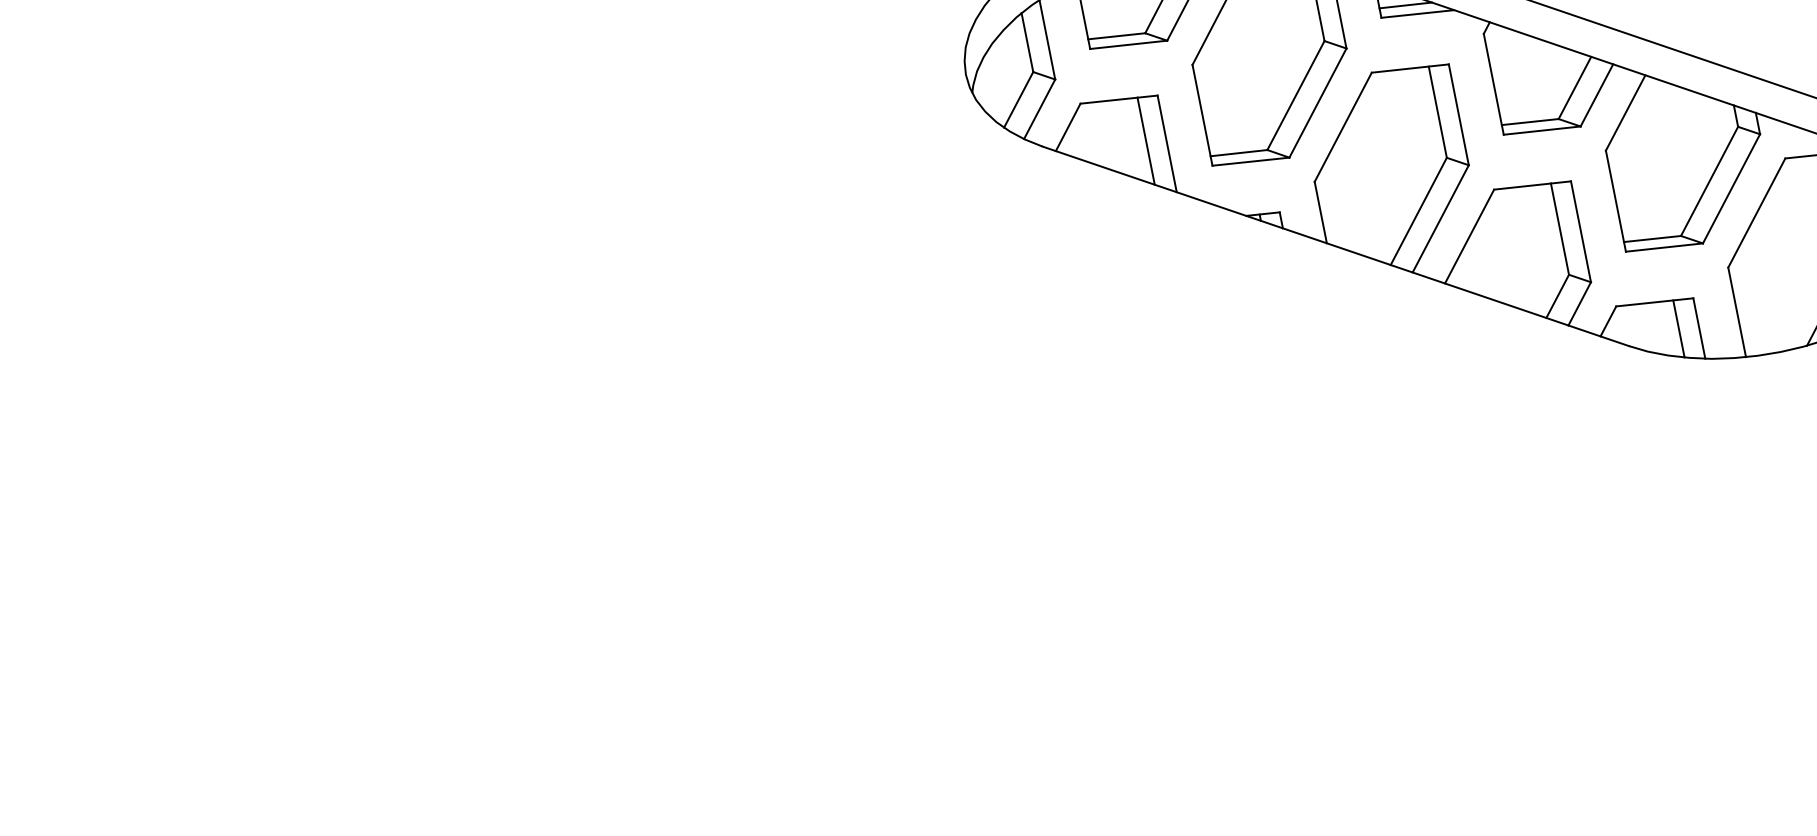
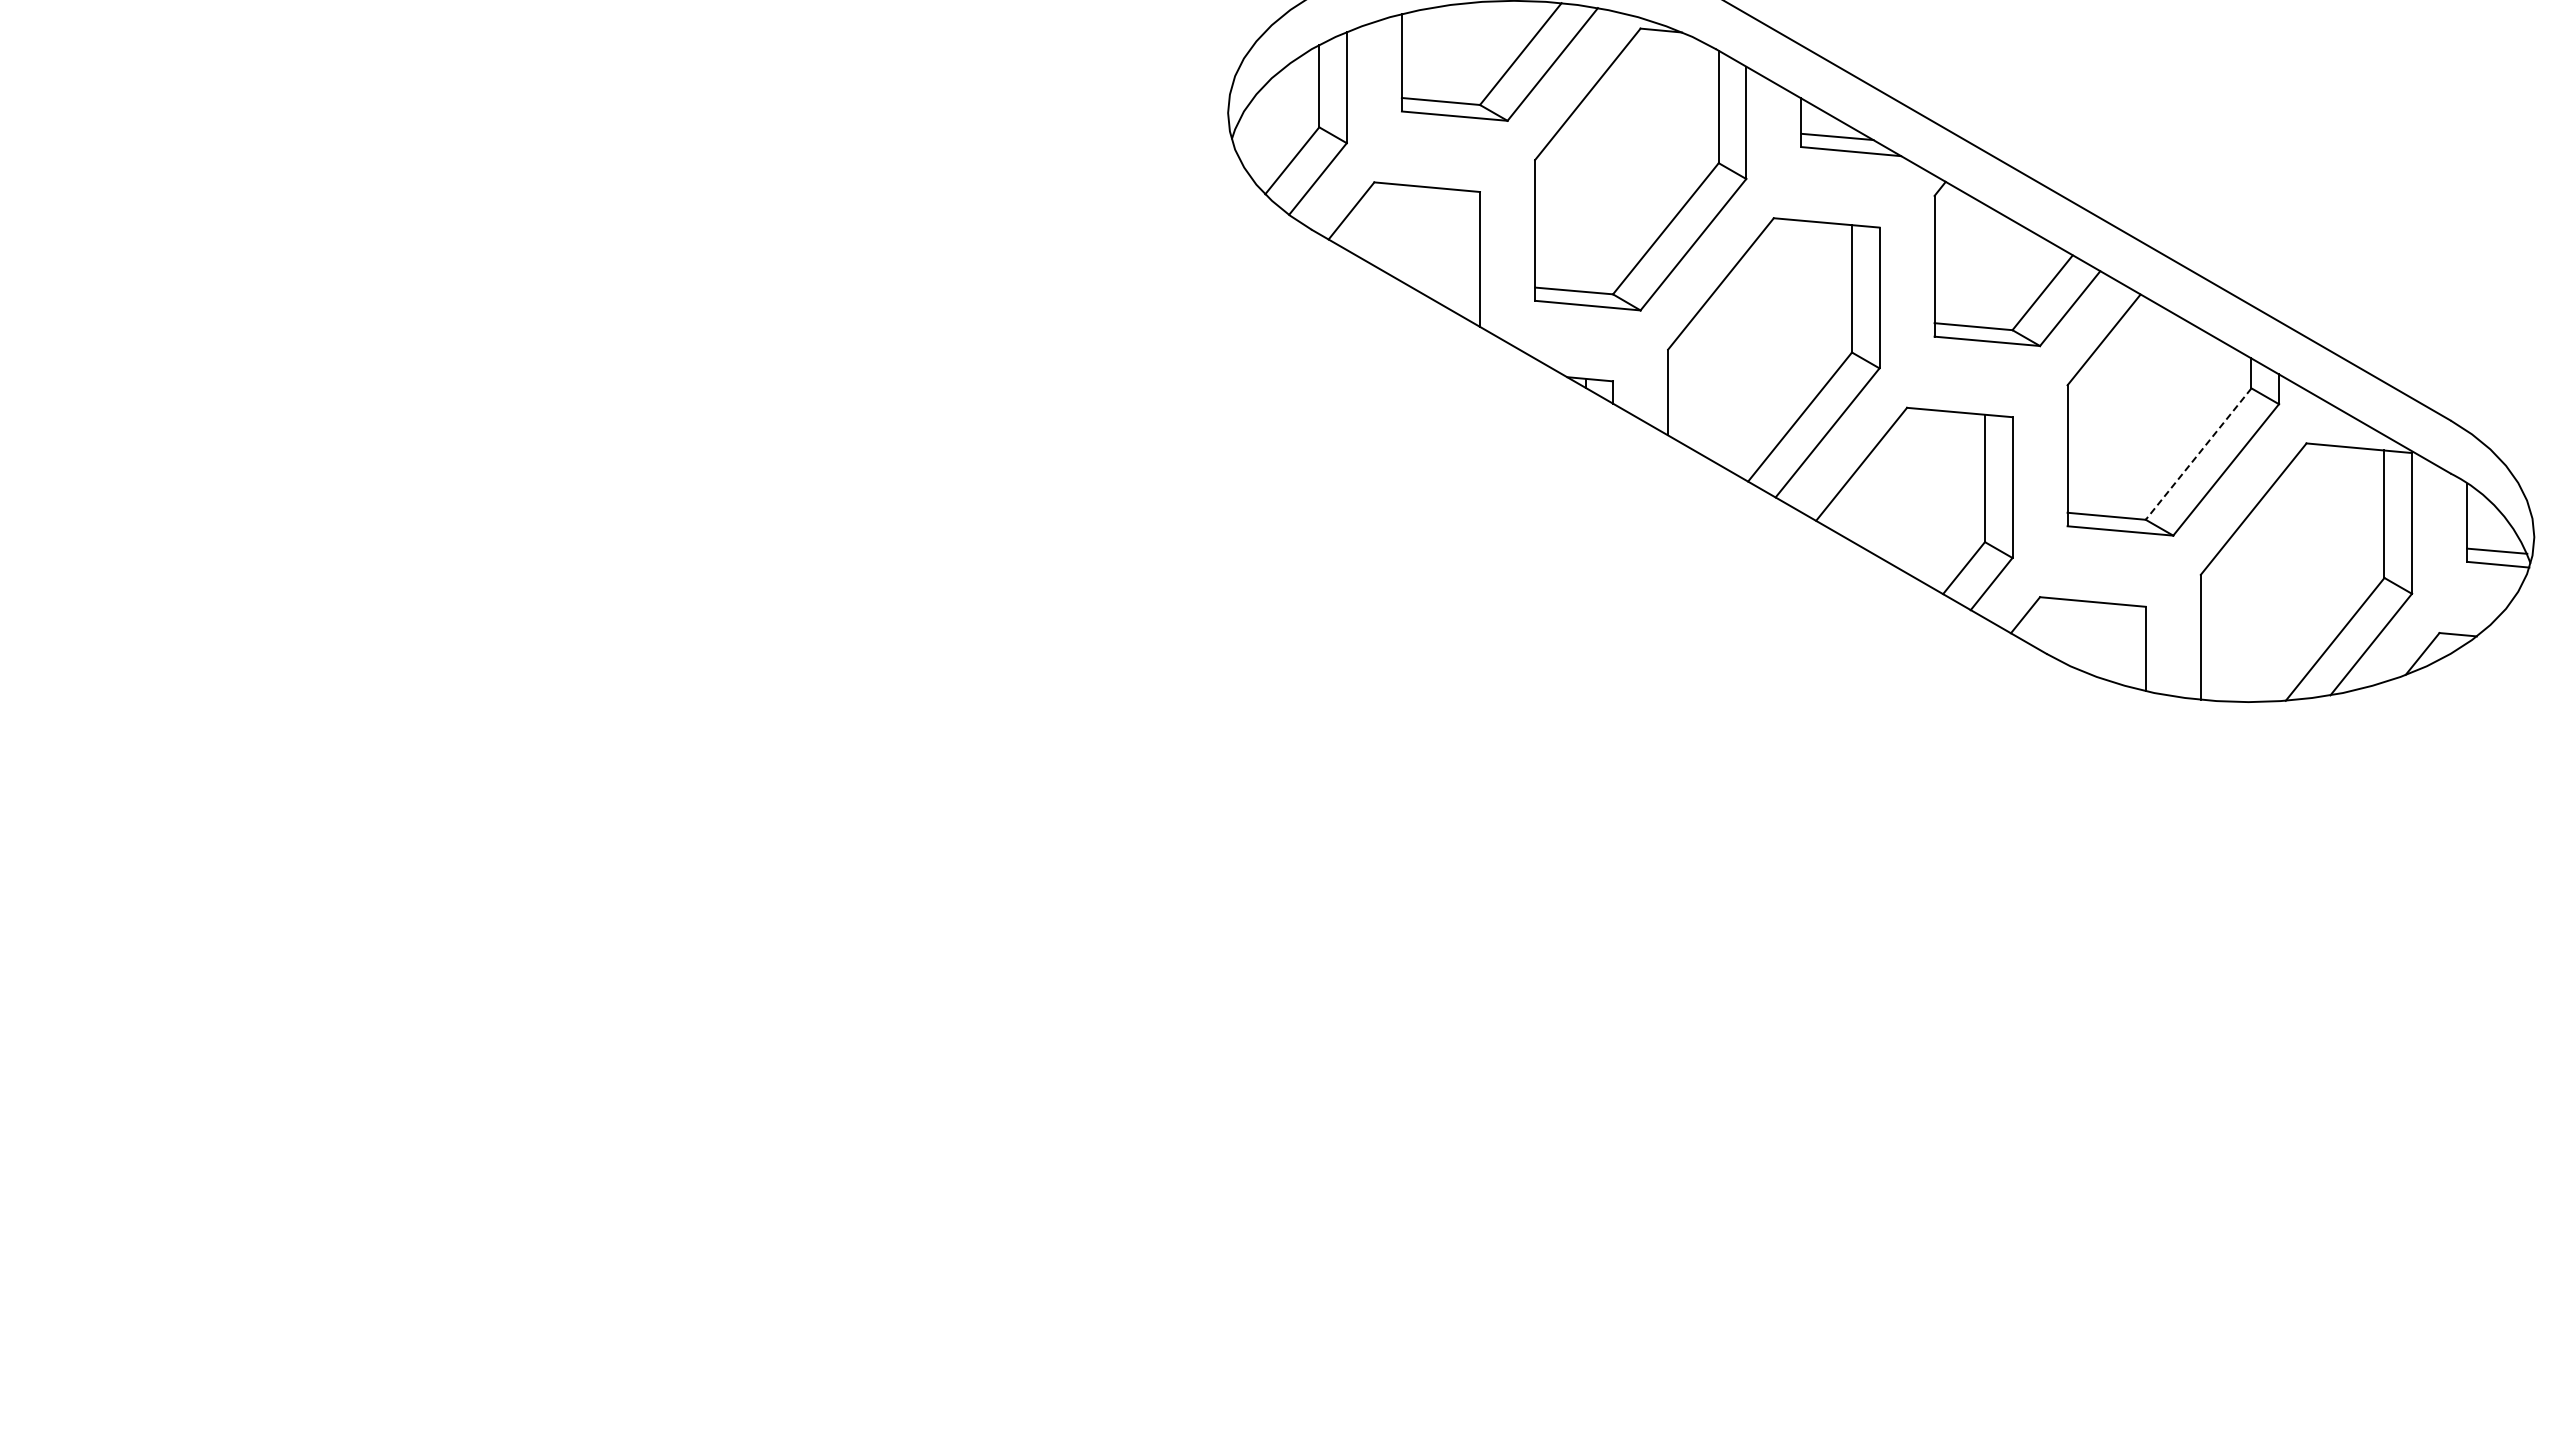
line: (1146, 140) -> (1452, 249), removed
line: (1709, 181) -> (2198, 454), solid -> dashed
line: (1679, 328) -> (2118, 643), removed

